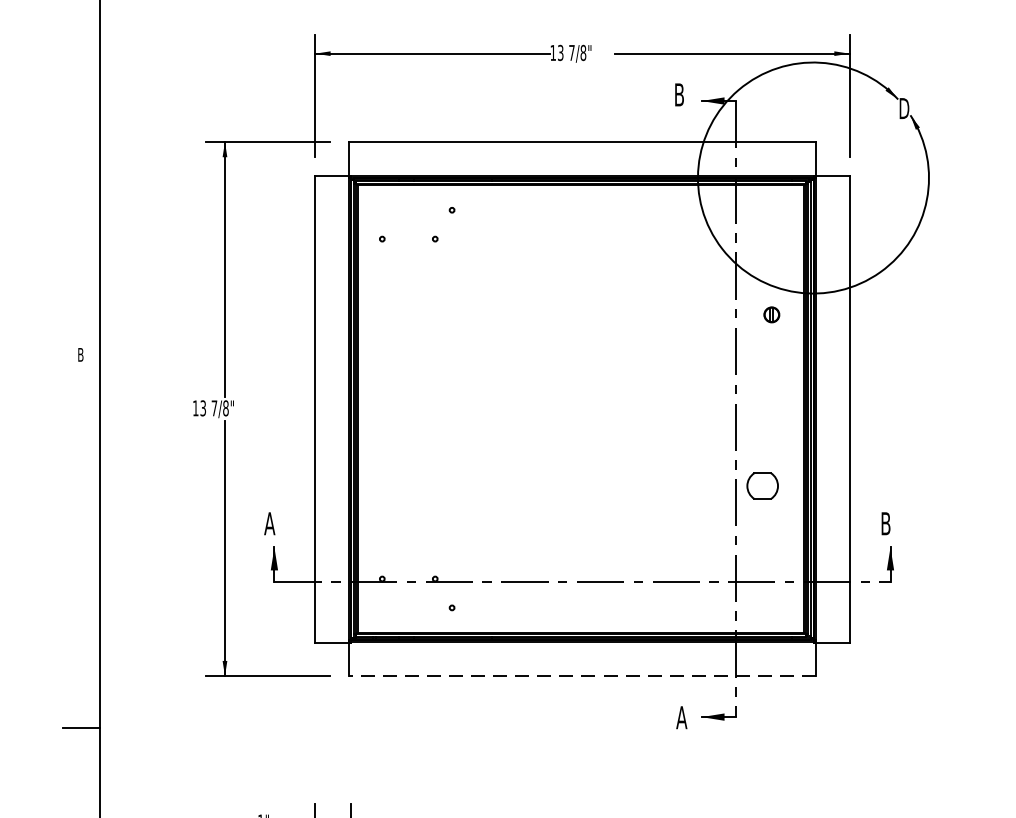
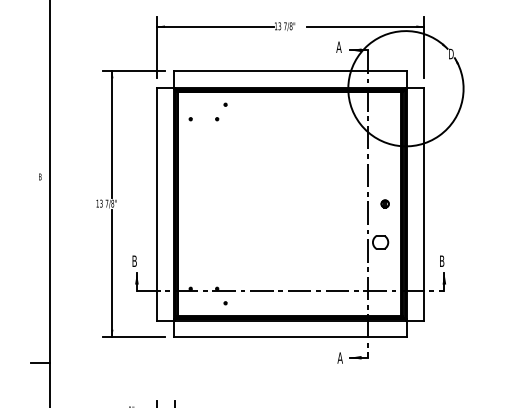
text: (678, 93) -> (338, 46), B -> A
part: (770, 313) -> (384, 203), moved
text: (269, 522) -> (134, 260), A -> B
line: (582, 676) -> (290, 337), dashed -> solid

